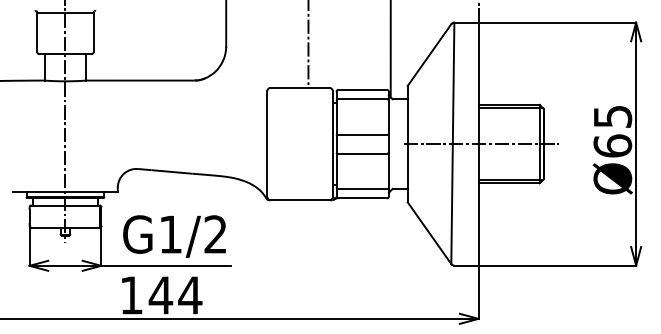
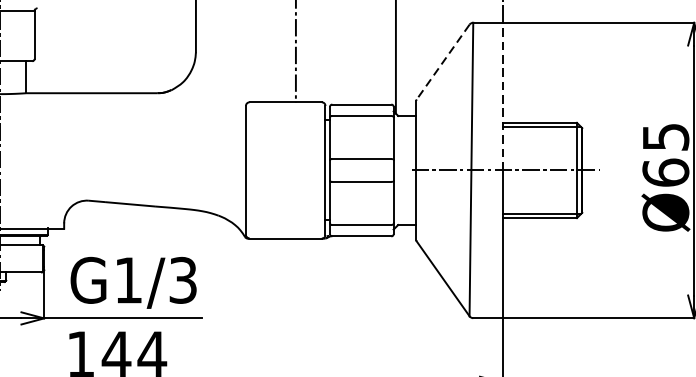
line: (429, 54) -> (443, 61), solid -> dashed
line: (478, 83) -> (502, 96), solid -> dashed
text: (215, 234) -> (182, 280), G1/2 -> G1/3

